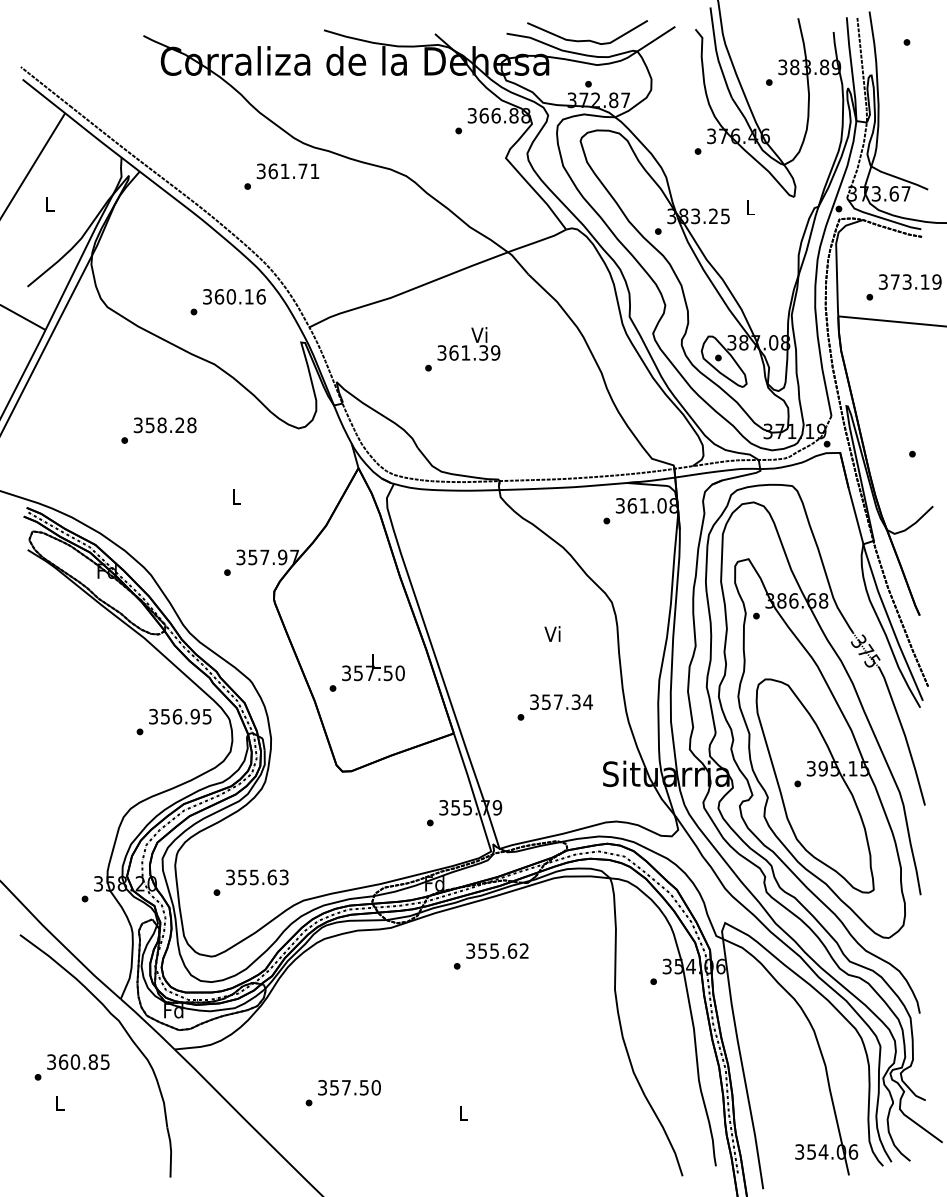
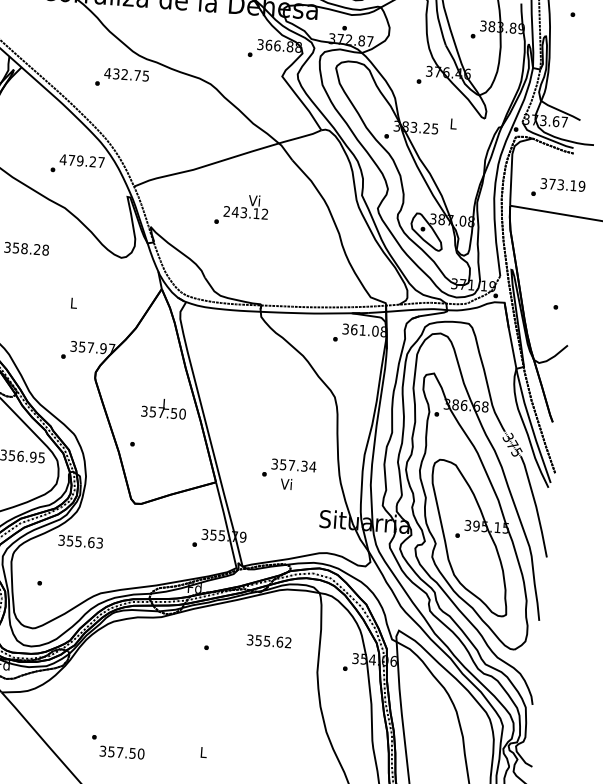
text: (287, 171) -> (126, 74), 361.71 -> 432.75
text: (233, 296) -> (81, 160), 360.16 -> 479.27
text: (468, 352) -> (245, 212), 361.39 -> 243.12
text: (552, 633) -> (286, 483), moved
text: (373, 667) -> (163, 408), moved
text: (257, 877) -> (80, 541), moved
text: (497, 950) -> (269, 640), moved
text: (349, 1087) -> (122, 752), moved

